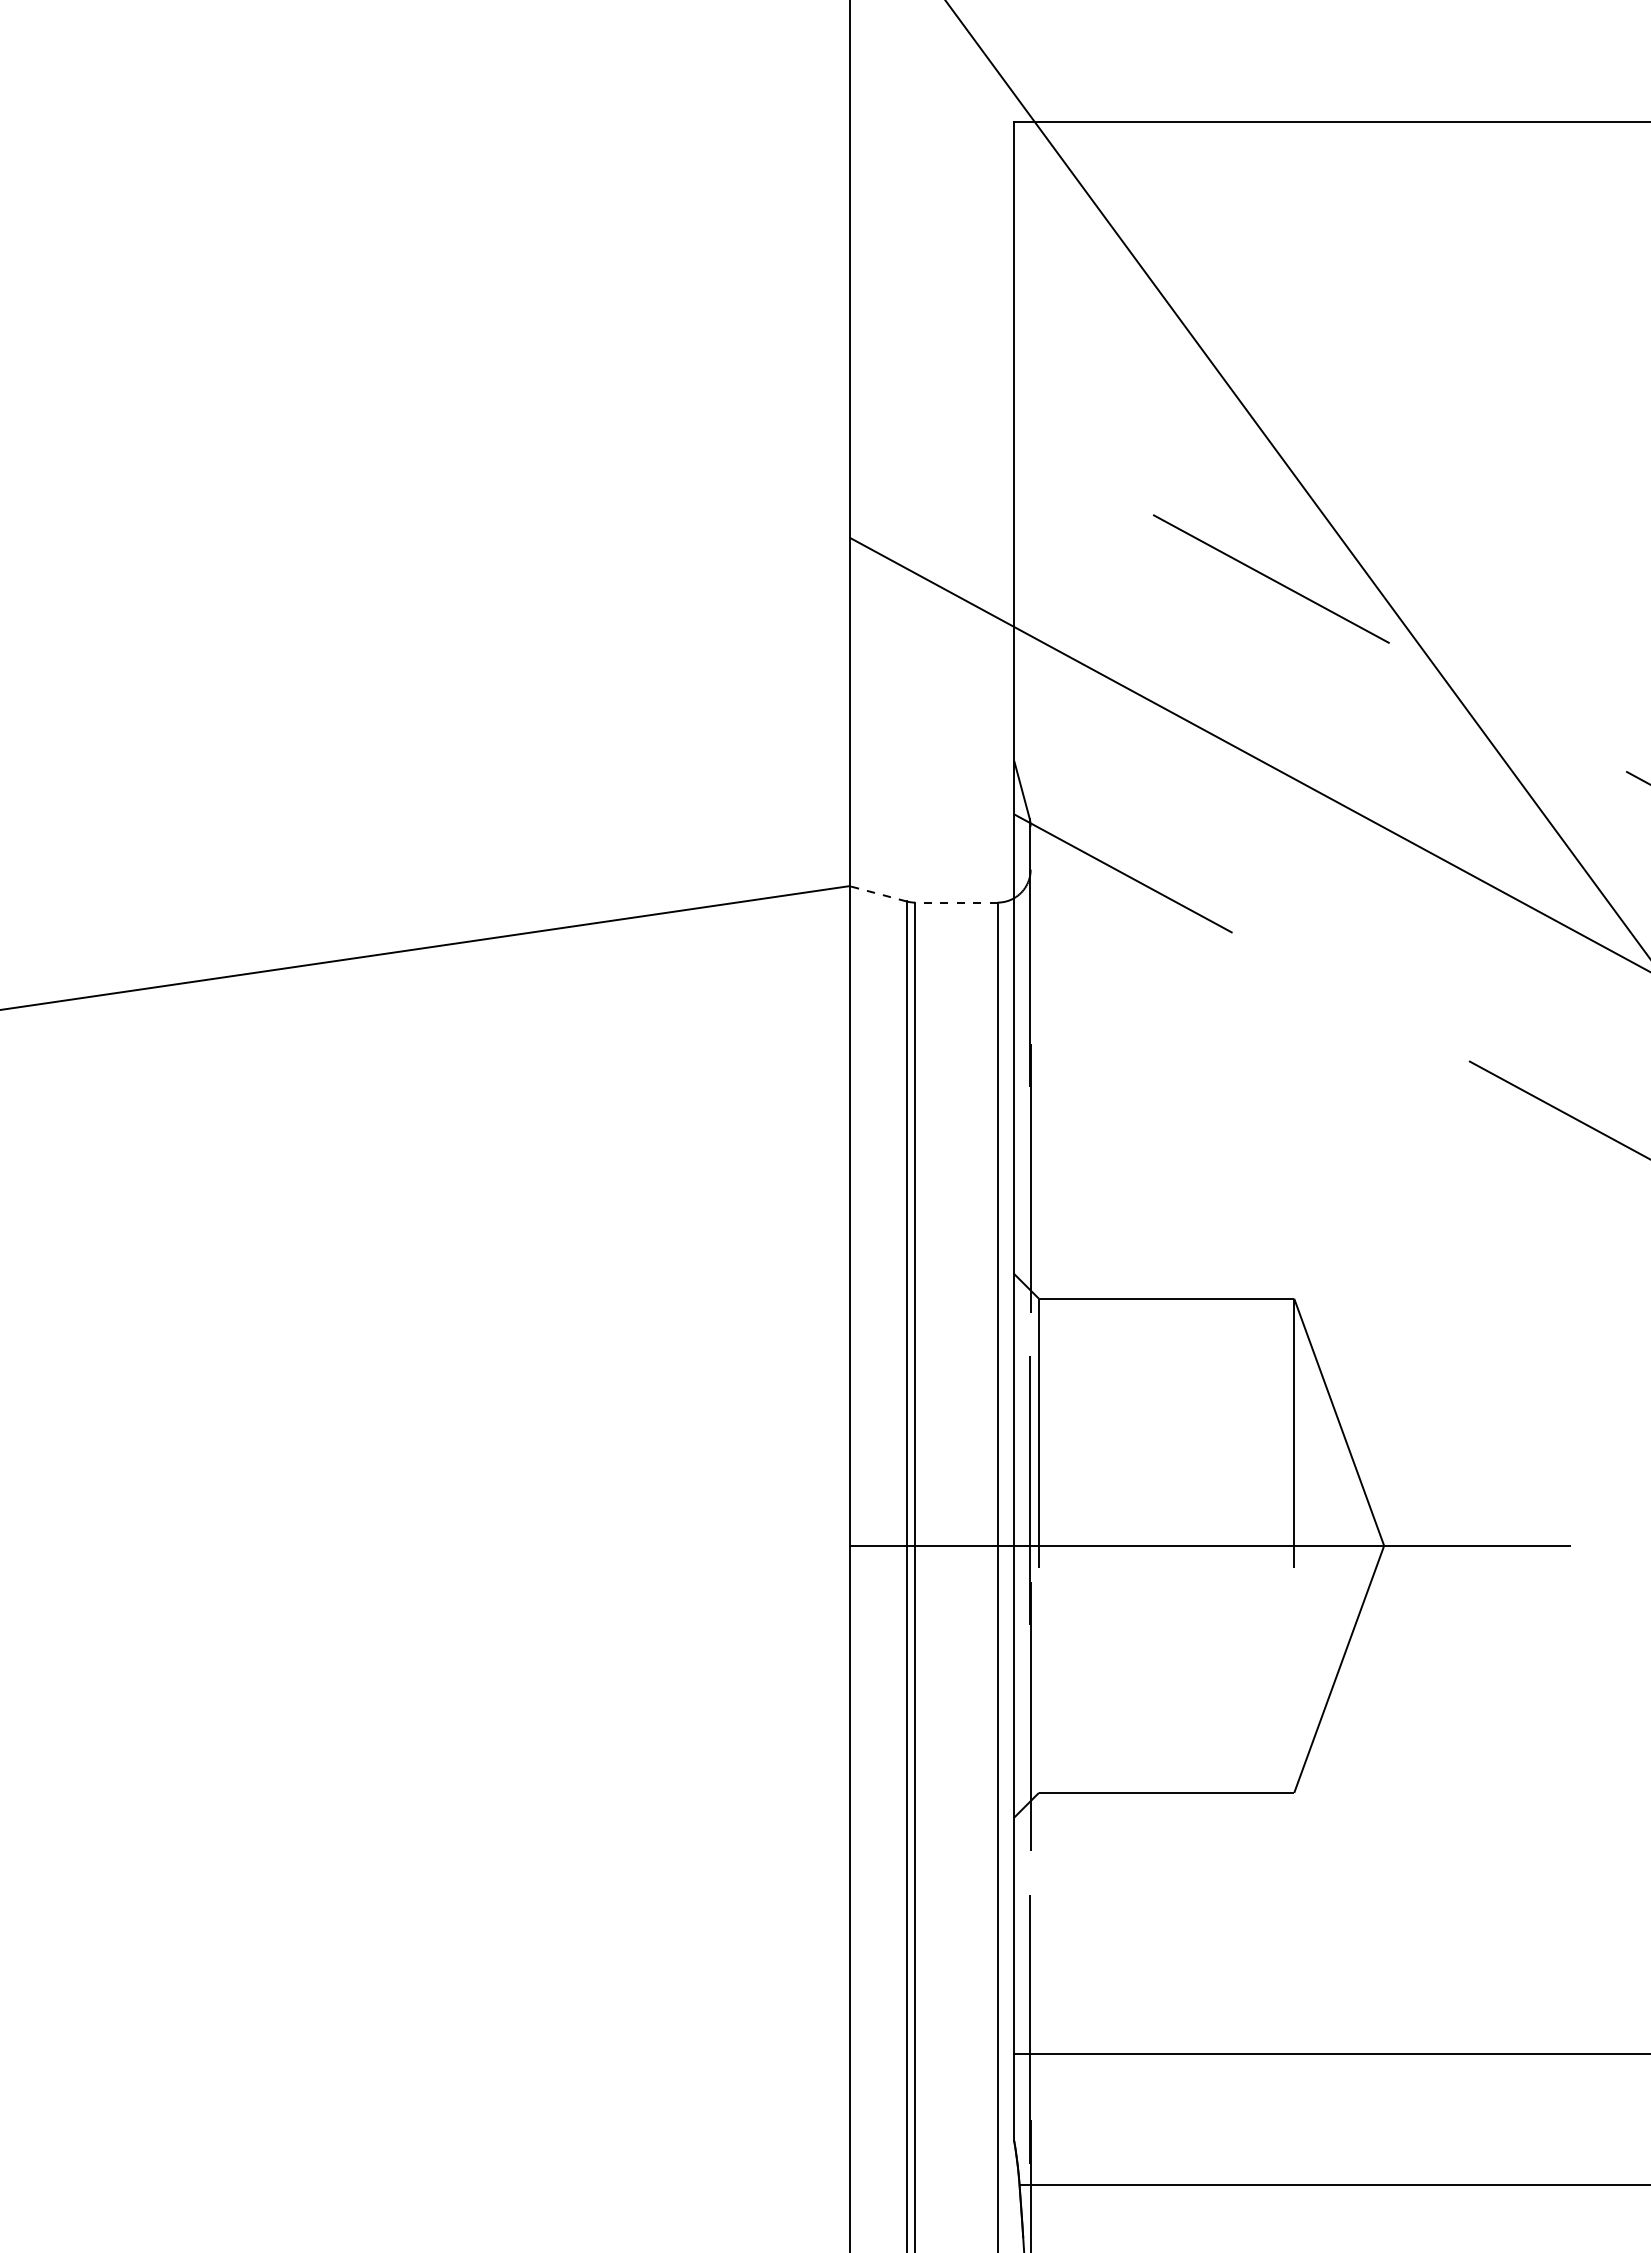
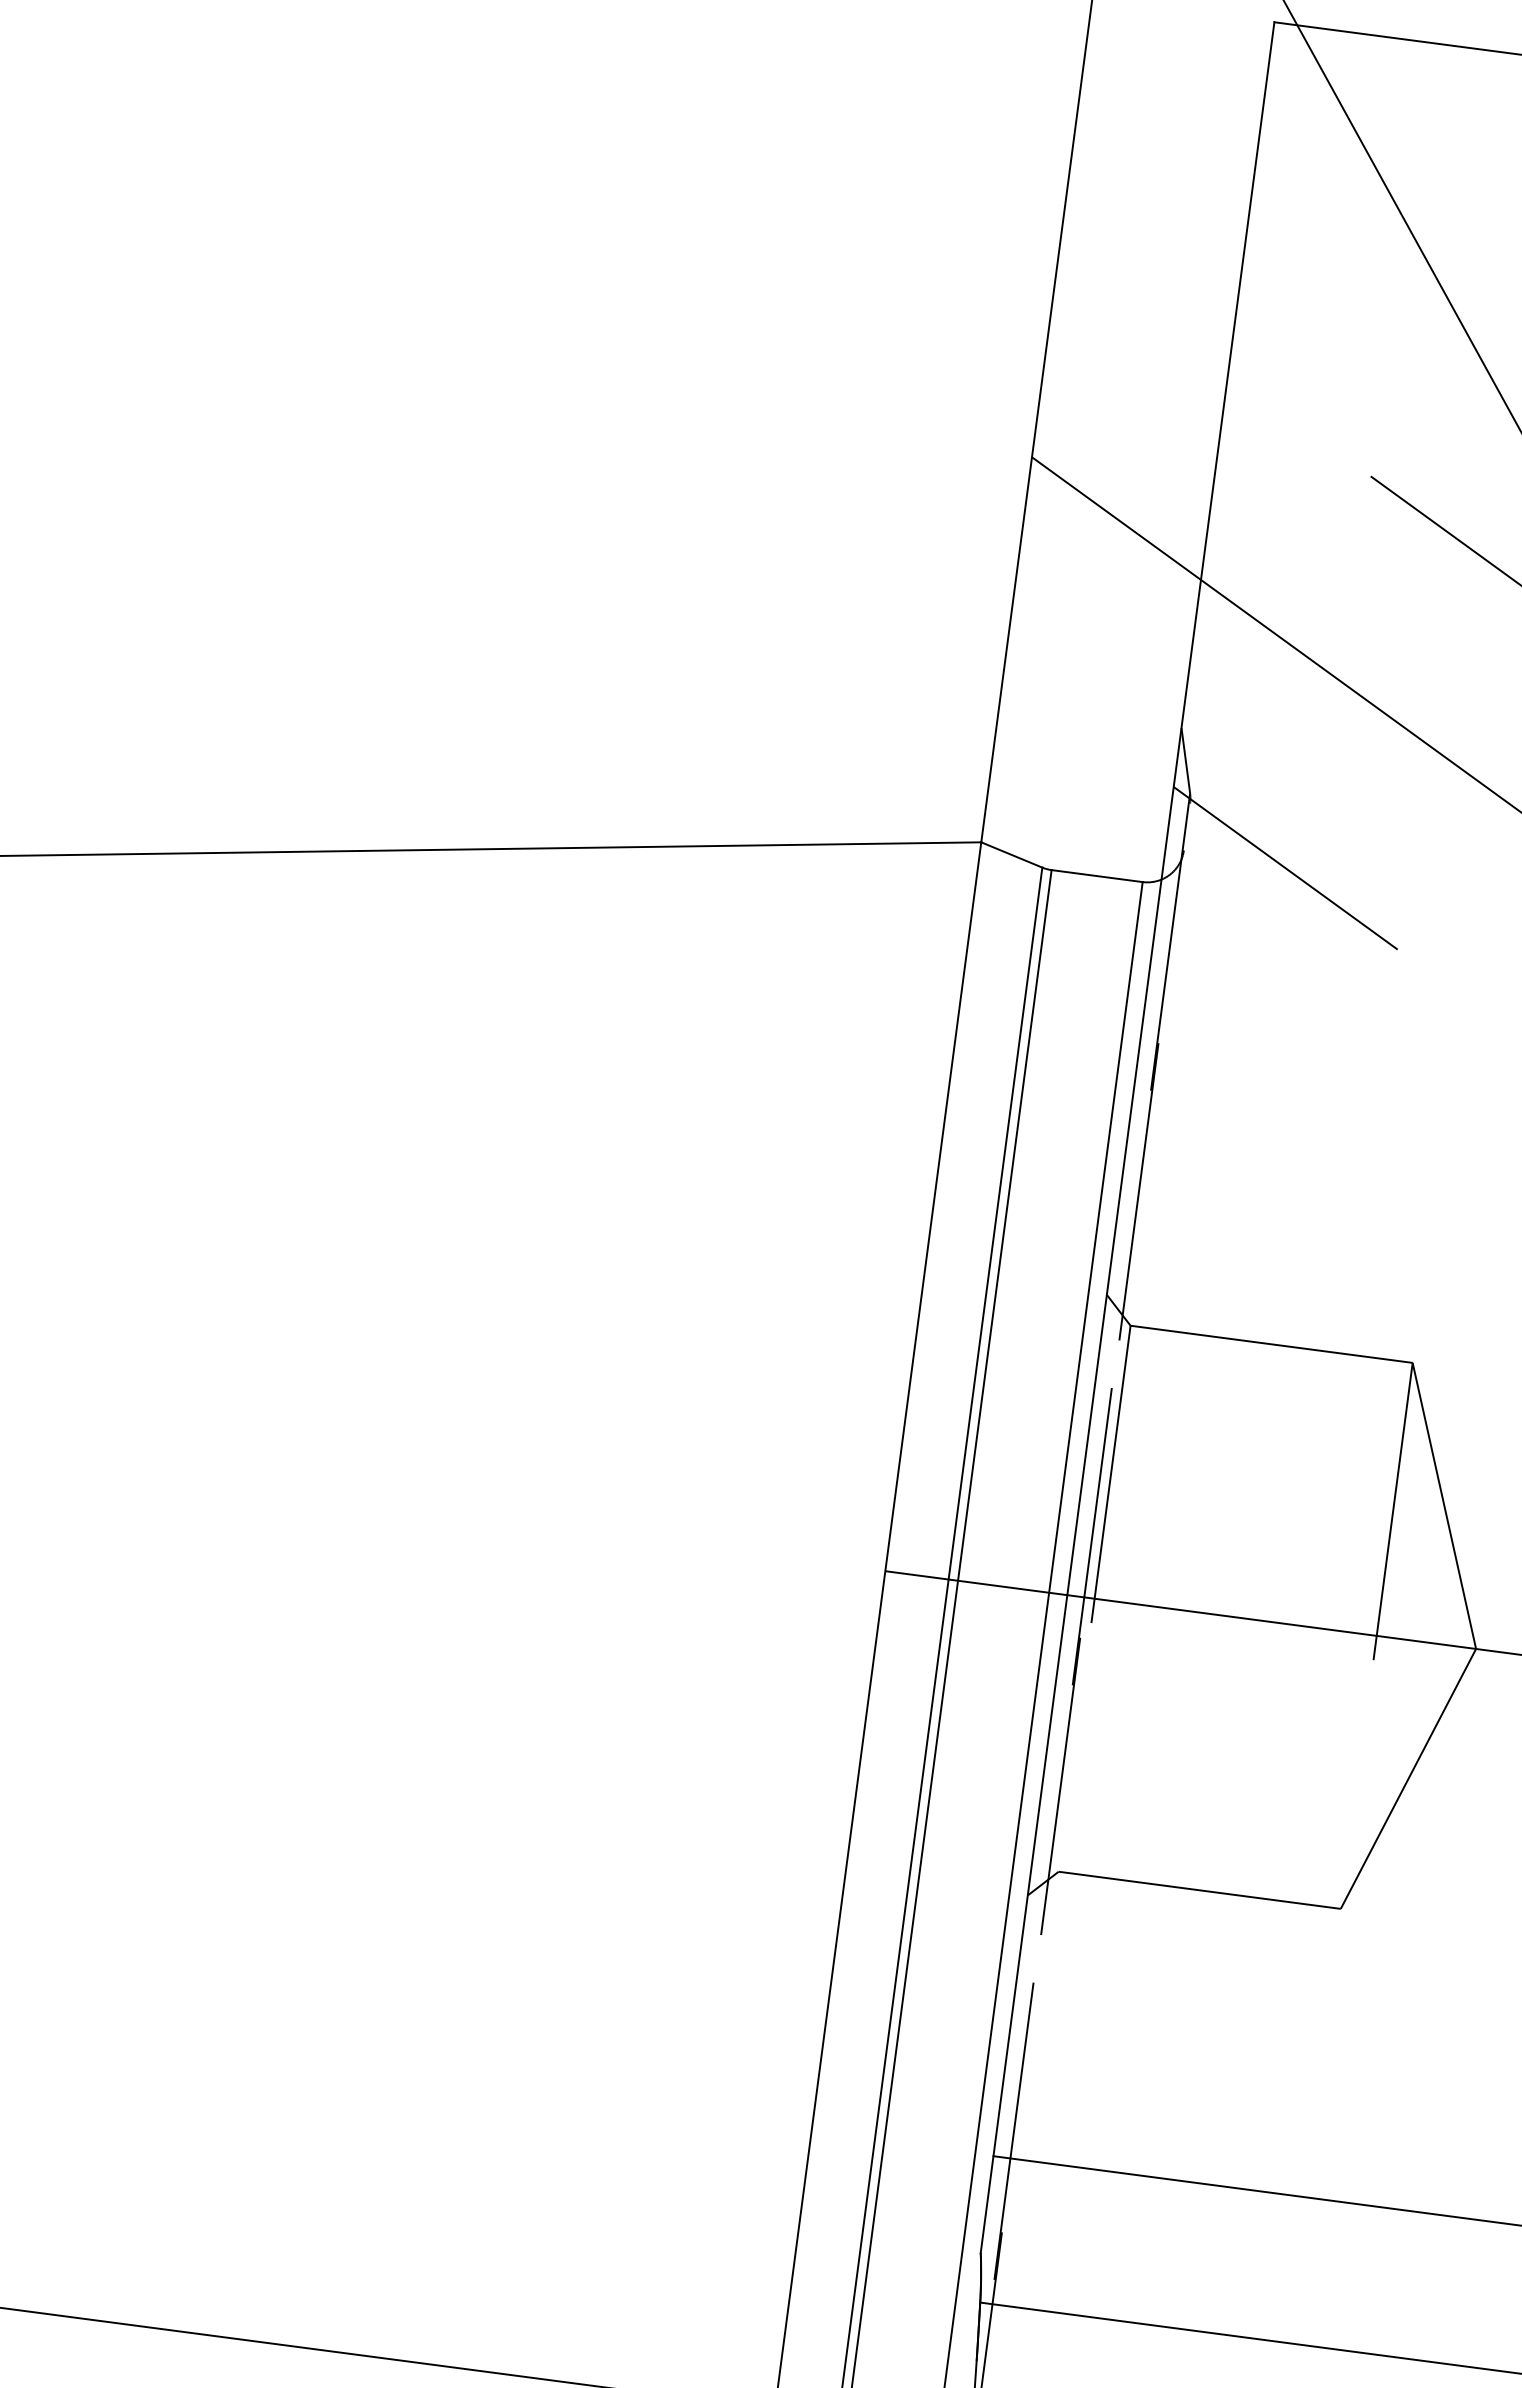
line: (878, 893) -> (1012, 854), dashed -> solid
line: (956, 902) -> (1097, 875), dashed -> solid

